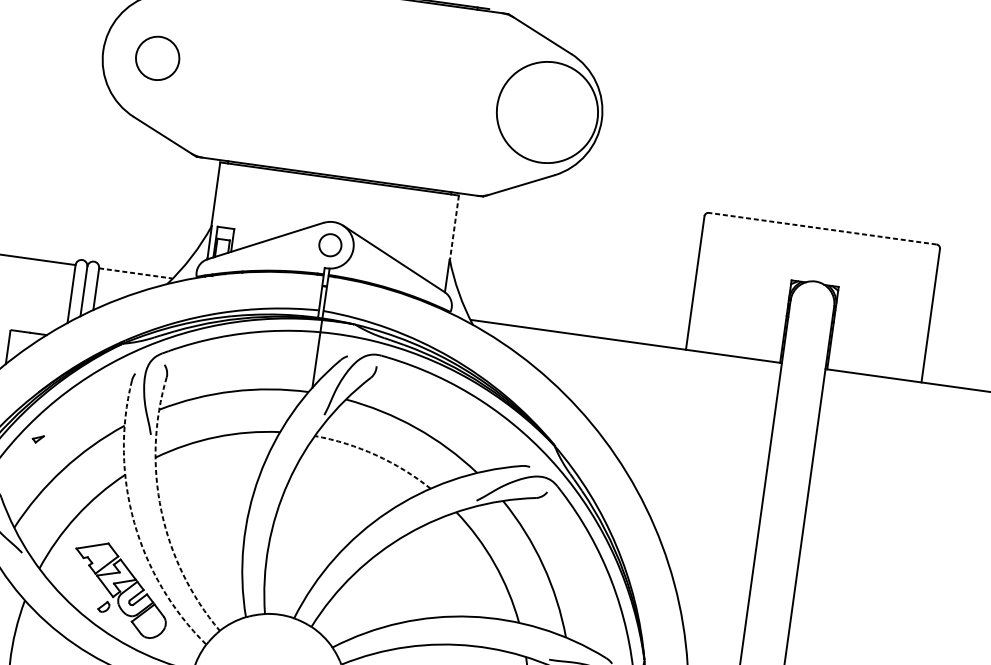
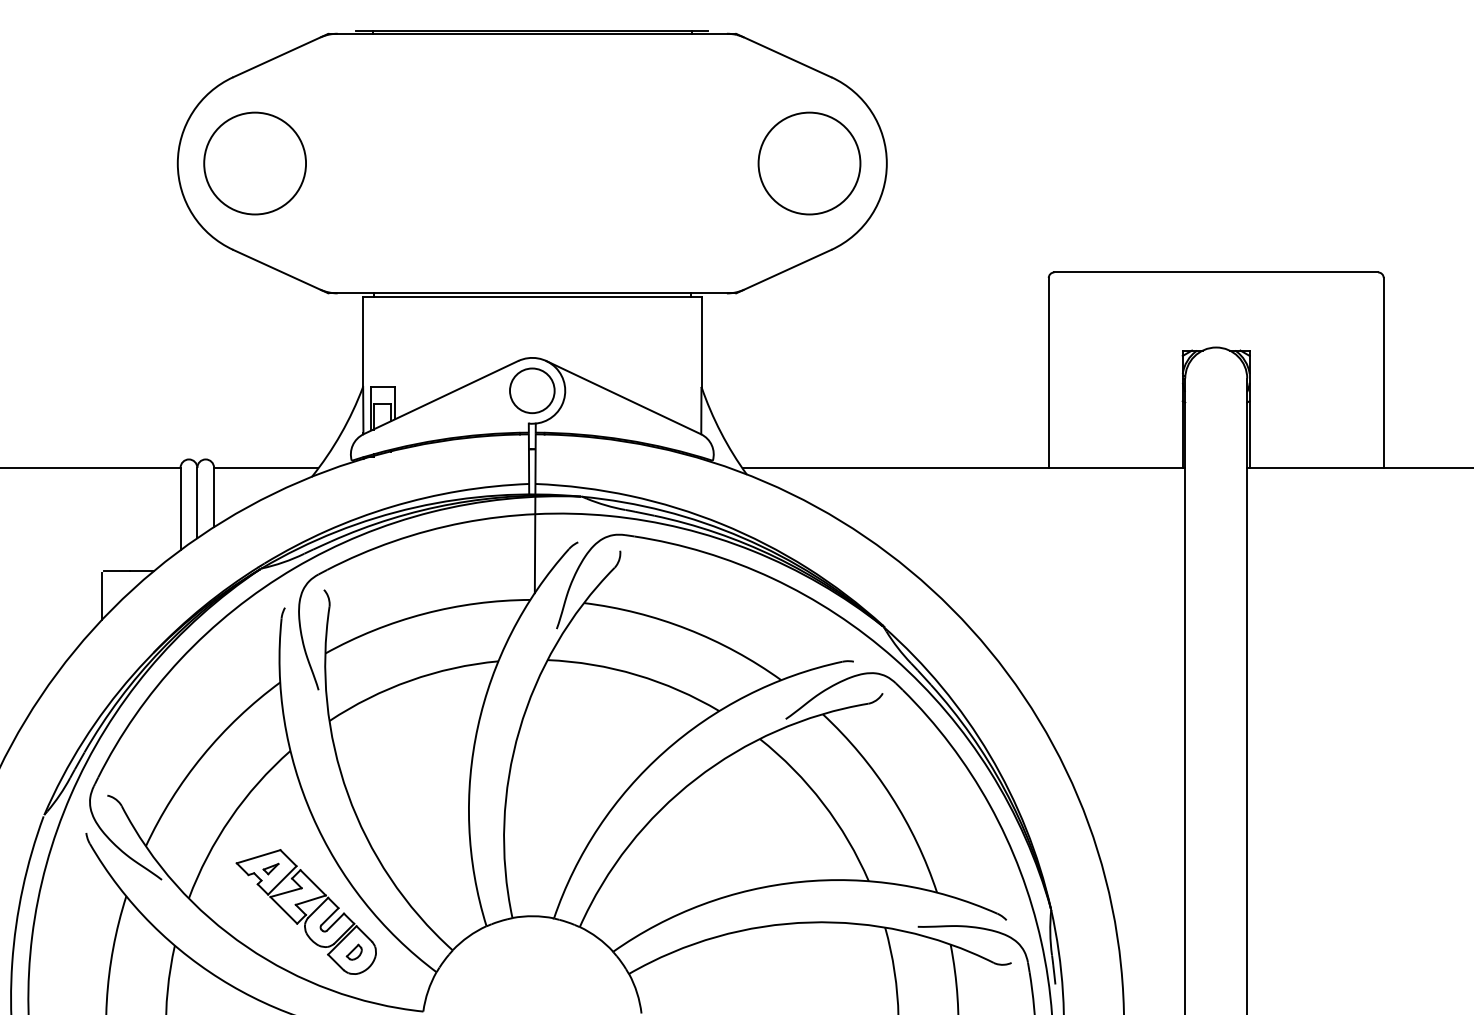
circle: (157, 58) -> (255, 163), size x1.67
circle: (547, 112) -> (809, 163), size x0.71
line: (454, 227) -> (702, 342), dashed -> solid
line: (822, 228) -> (1216, 272), dashed -> solid
circle: (329, 244) -> (531, 390), size x1.43
line: (136, 273) -> (266, 467), dashed -> solid
part: (37, 438) -> (270, 868), moved
arc: (375, 454) -> (636, 674), dashed -> solid
arc: (161, 511) -> (347, 794), dashed -> solid
arc: (134, 522) -> (312, 815), dashed -> solid
part: (103, 606) -> (353, 951), moved

